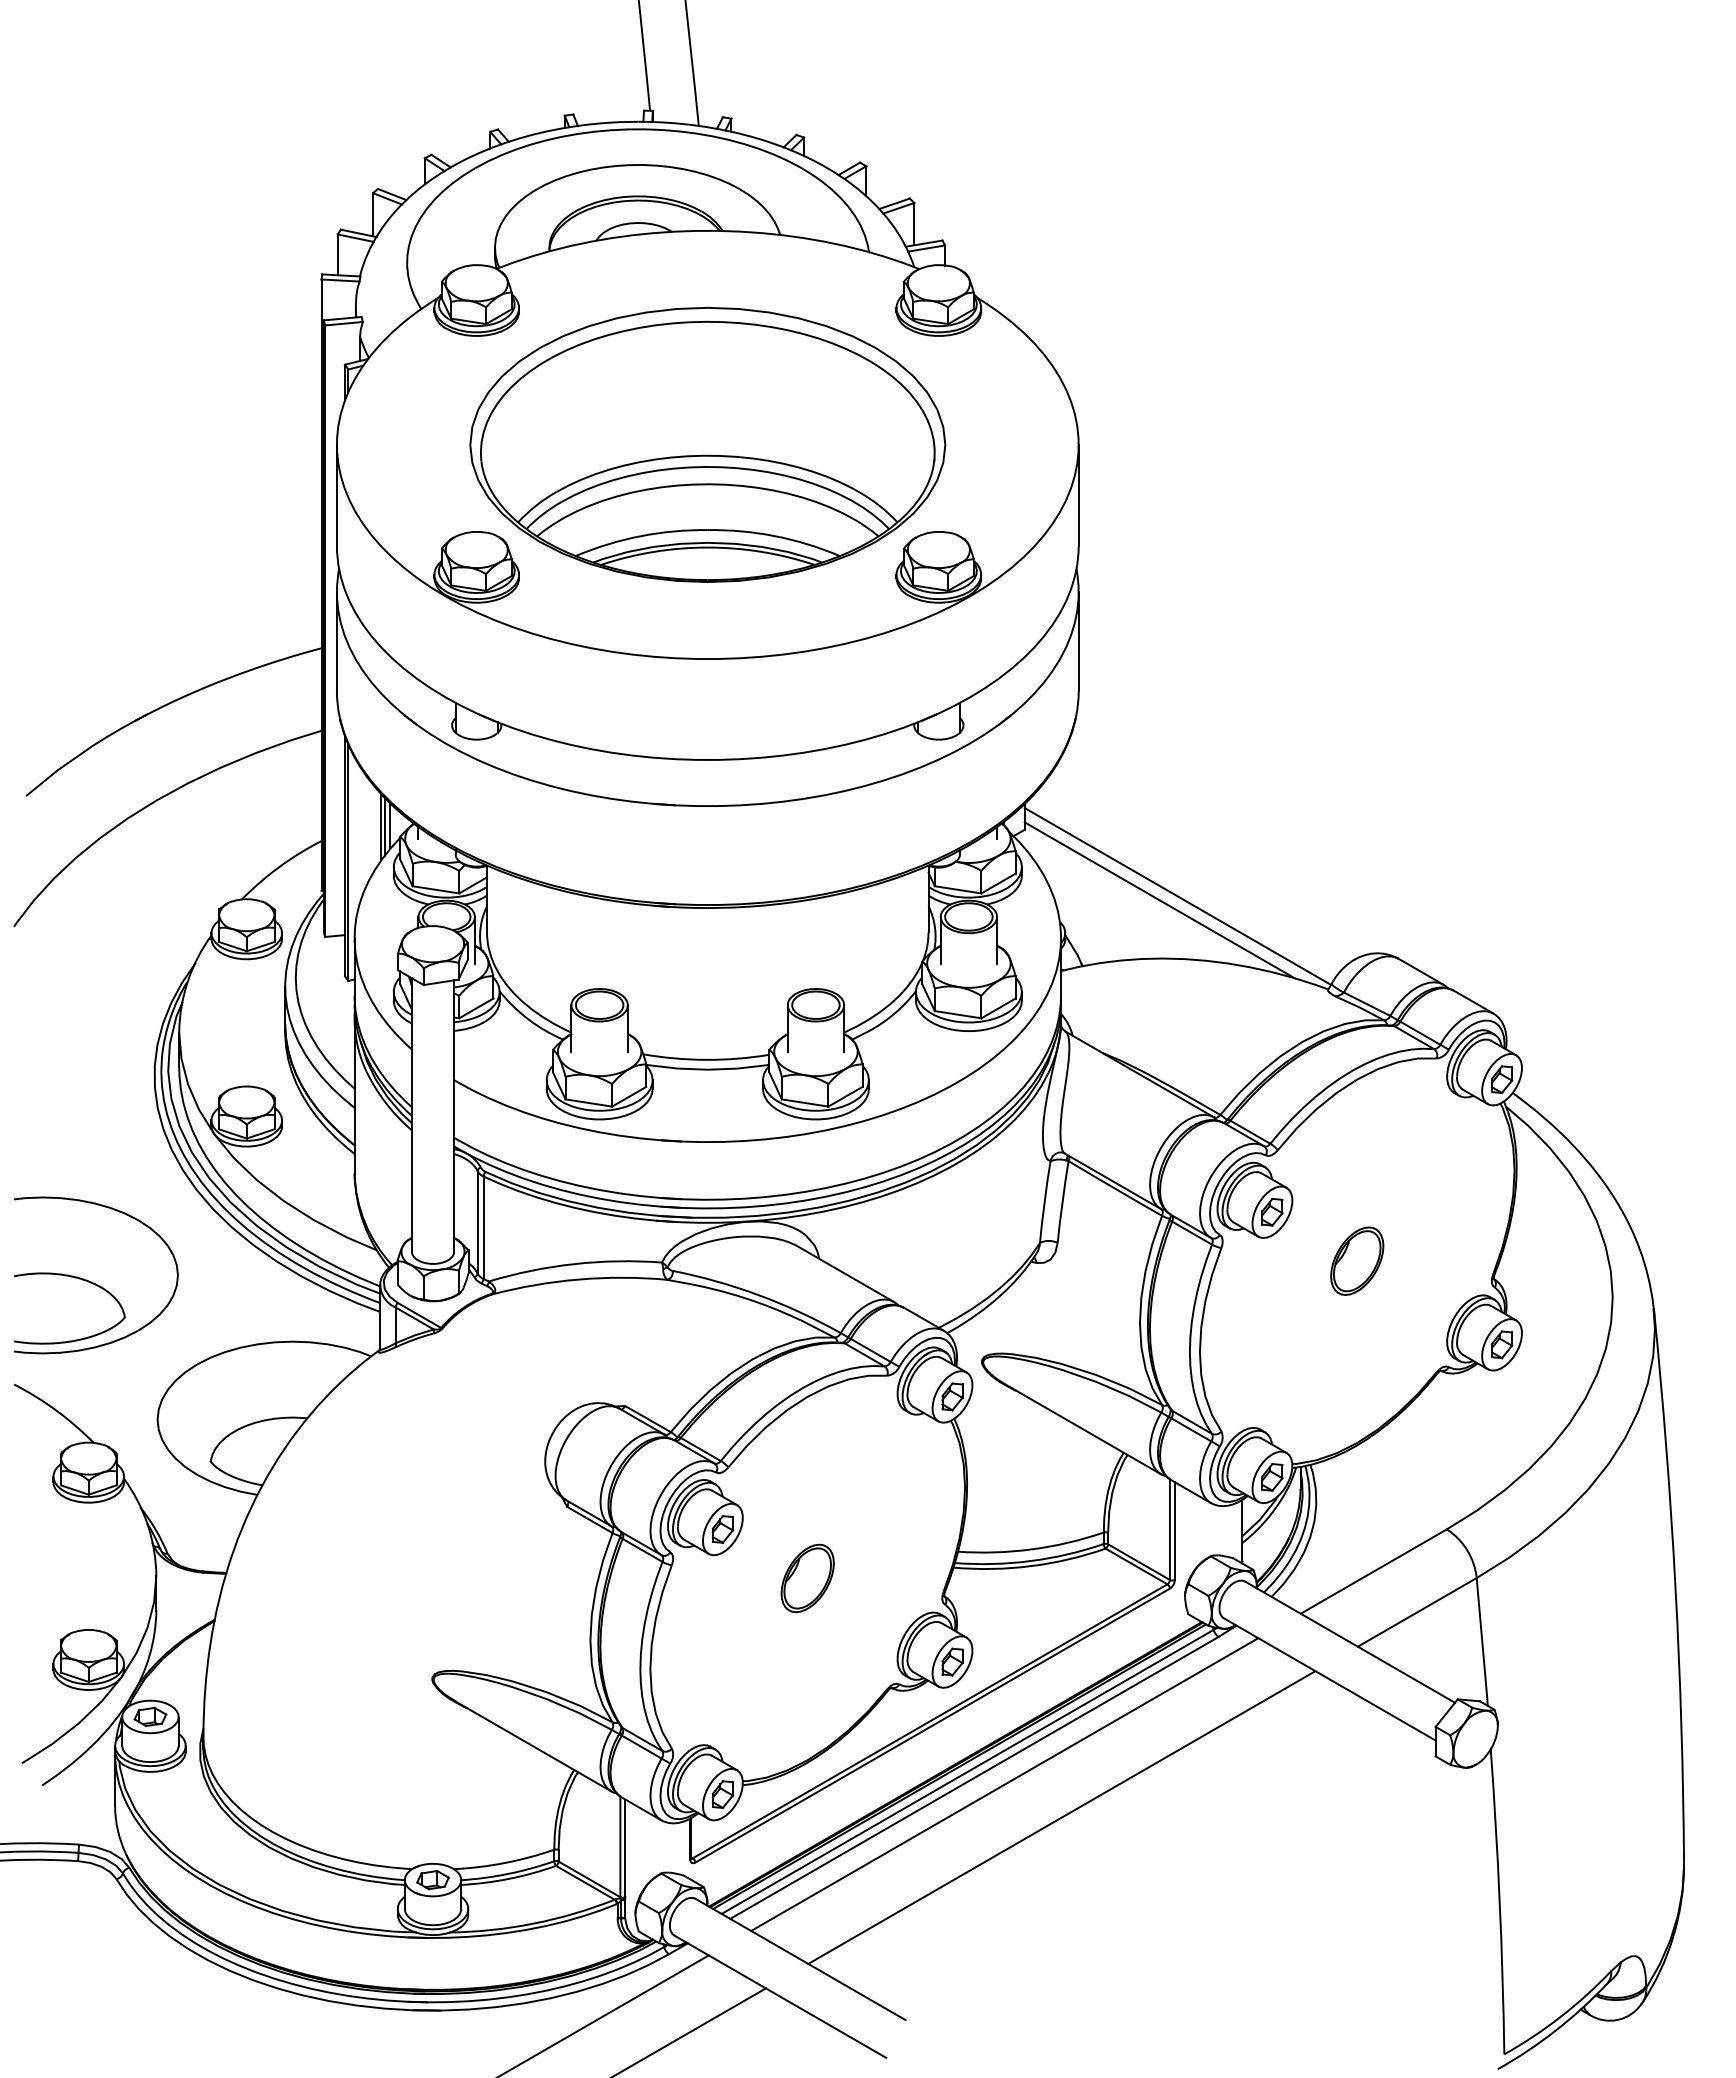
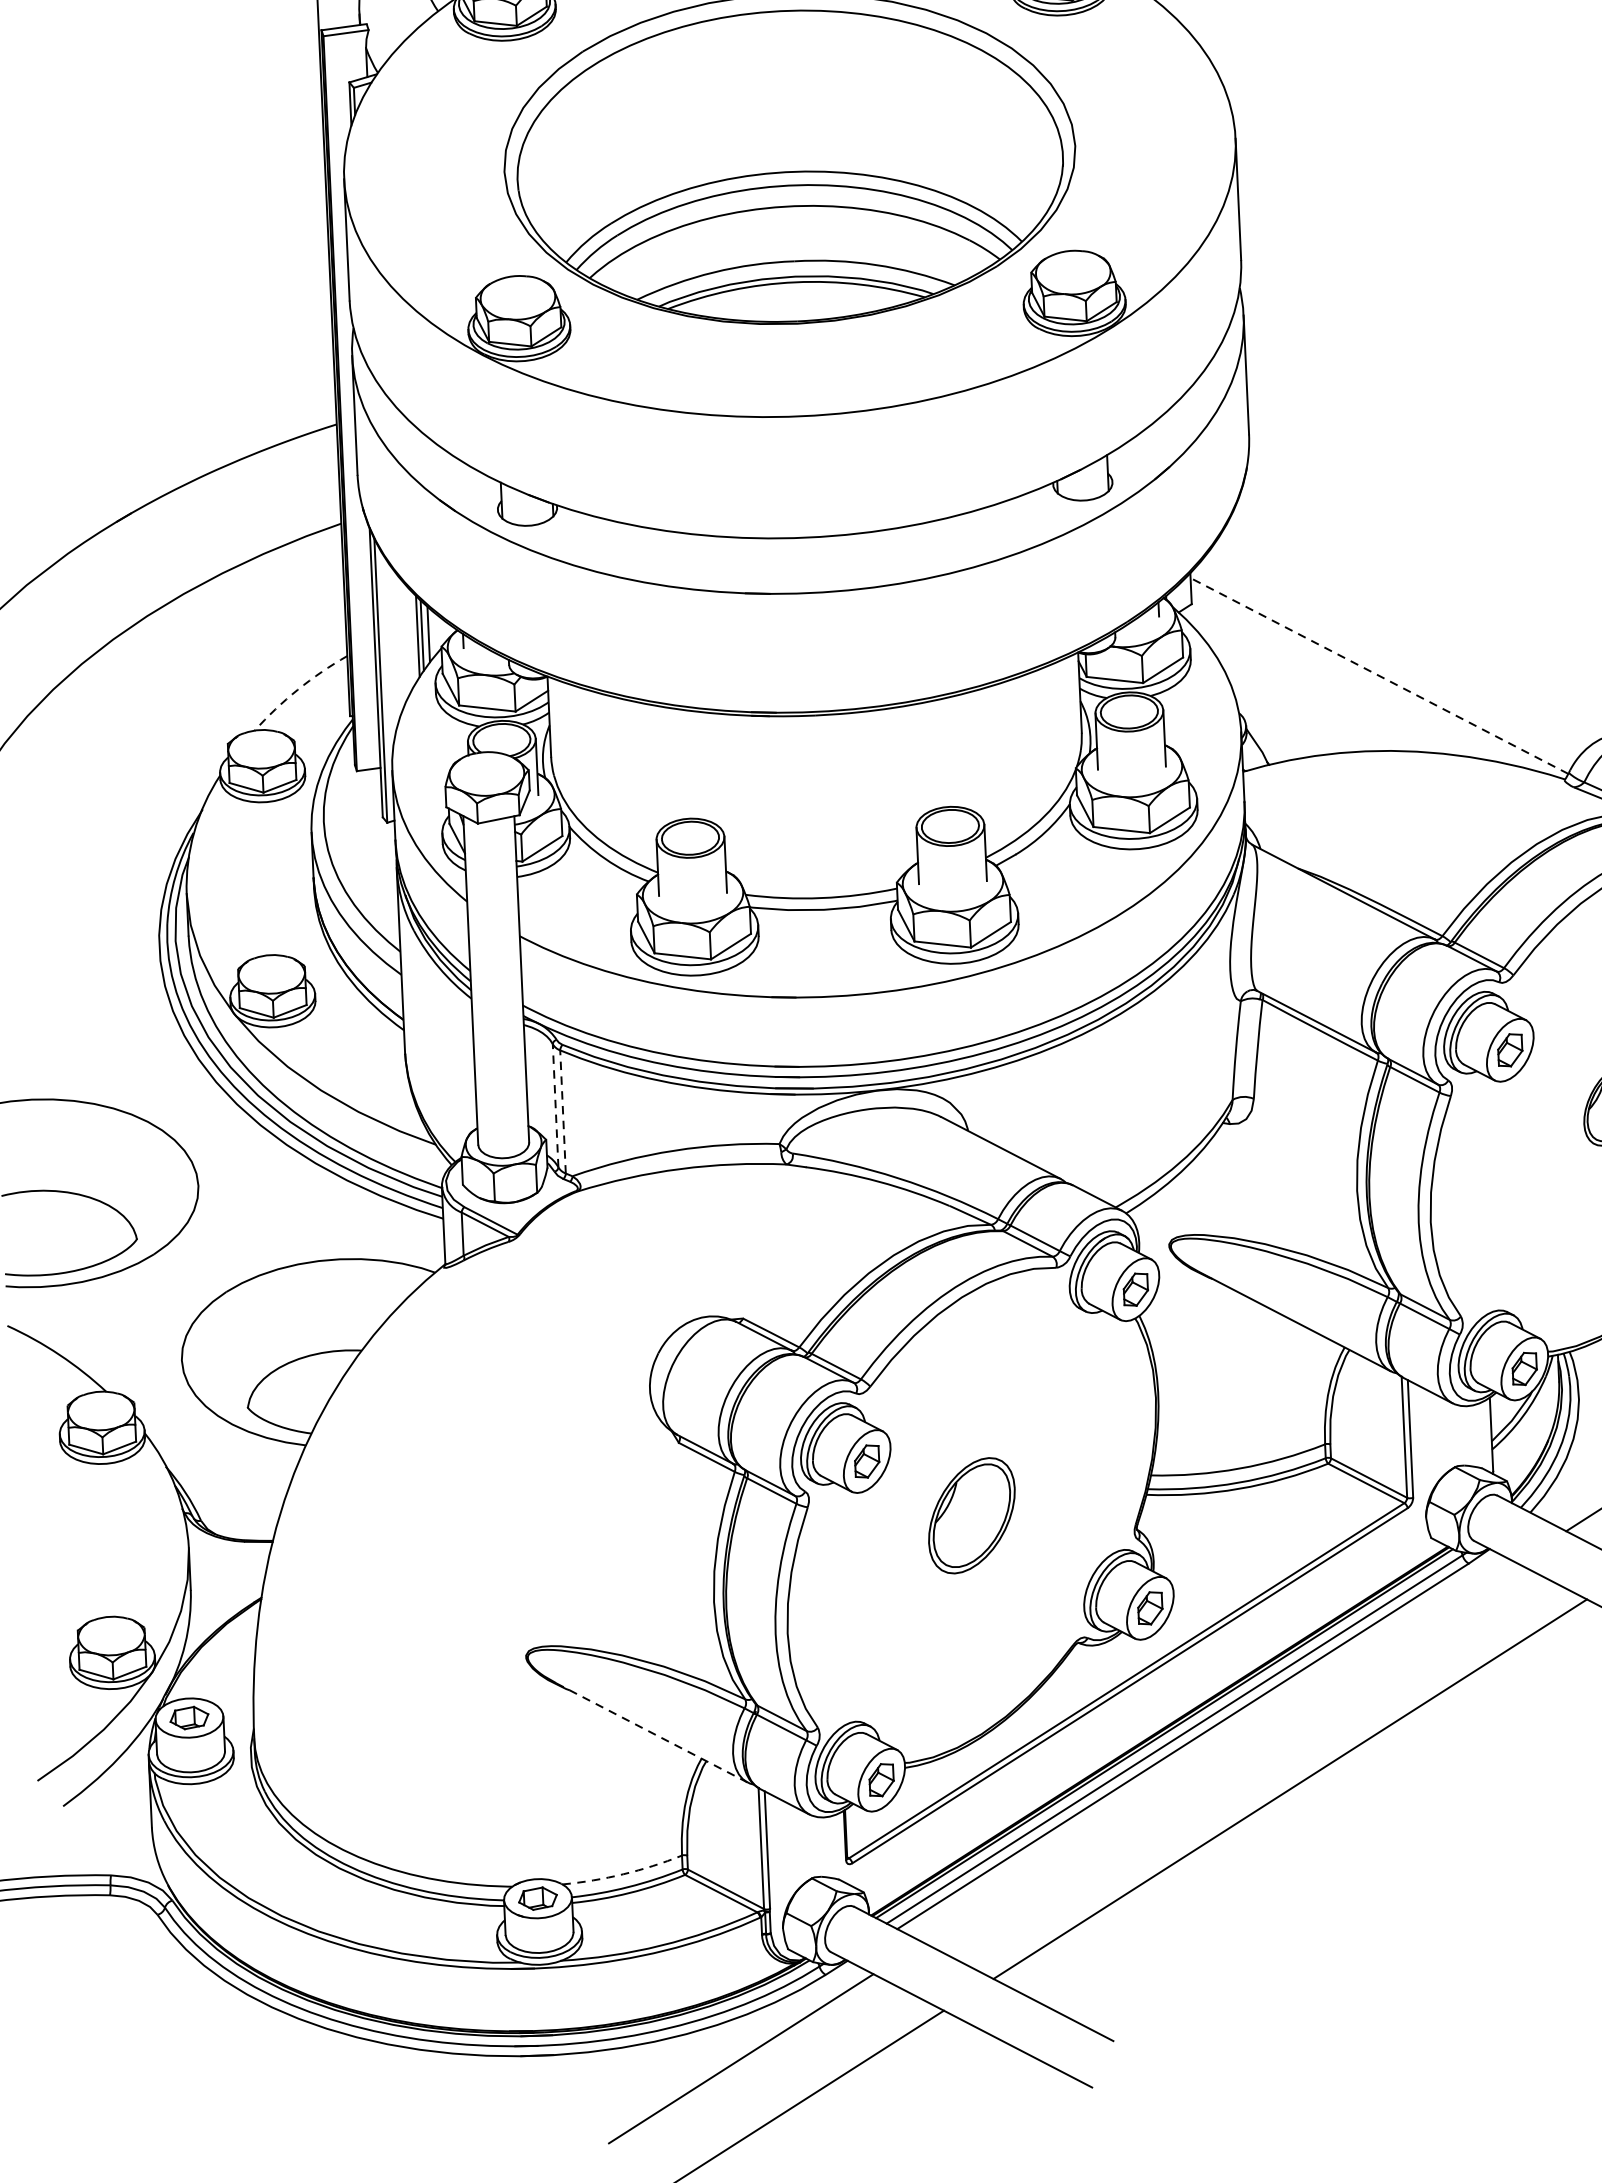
arc: (279, 867) -> (298, 690), solid -> dashed
line: (1177, 896) -> (1378, 676), solid -> dashed
line: (1159, 900) -> (1357, 681), removed
line: (477, 1221) -> (555, 1104), solid -> dashed
line: (483, 1227) -> (563, 1111), solid -> dashed
part: (807, 1578) -> (971, 1515), size x1.4
line: (533, 1746) -> (651, 1732), solid -> dashed
line: (1004, 1784) -> (1219, 1752), removed
arc: (504, 1863) -> (622, 1874), solid -> dashed

